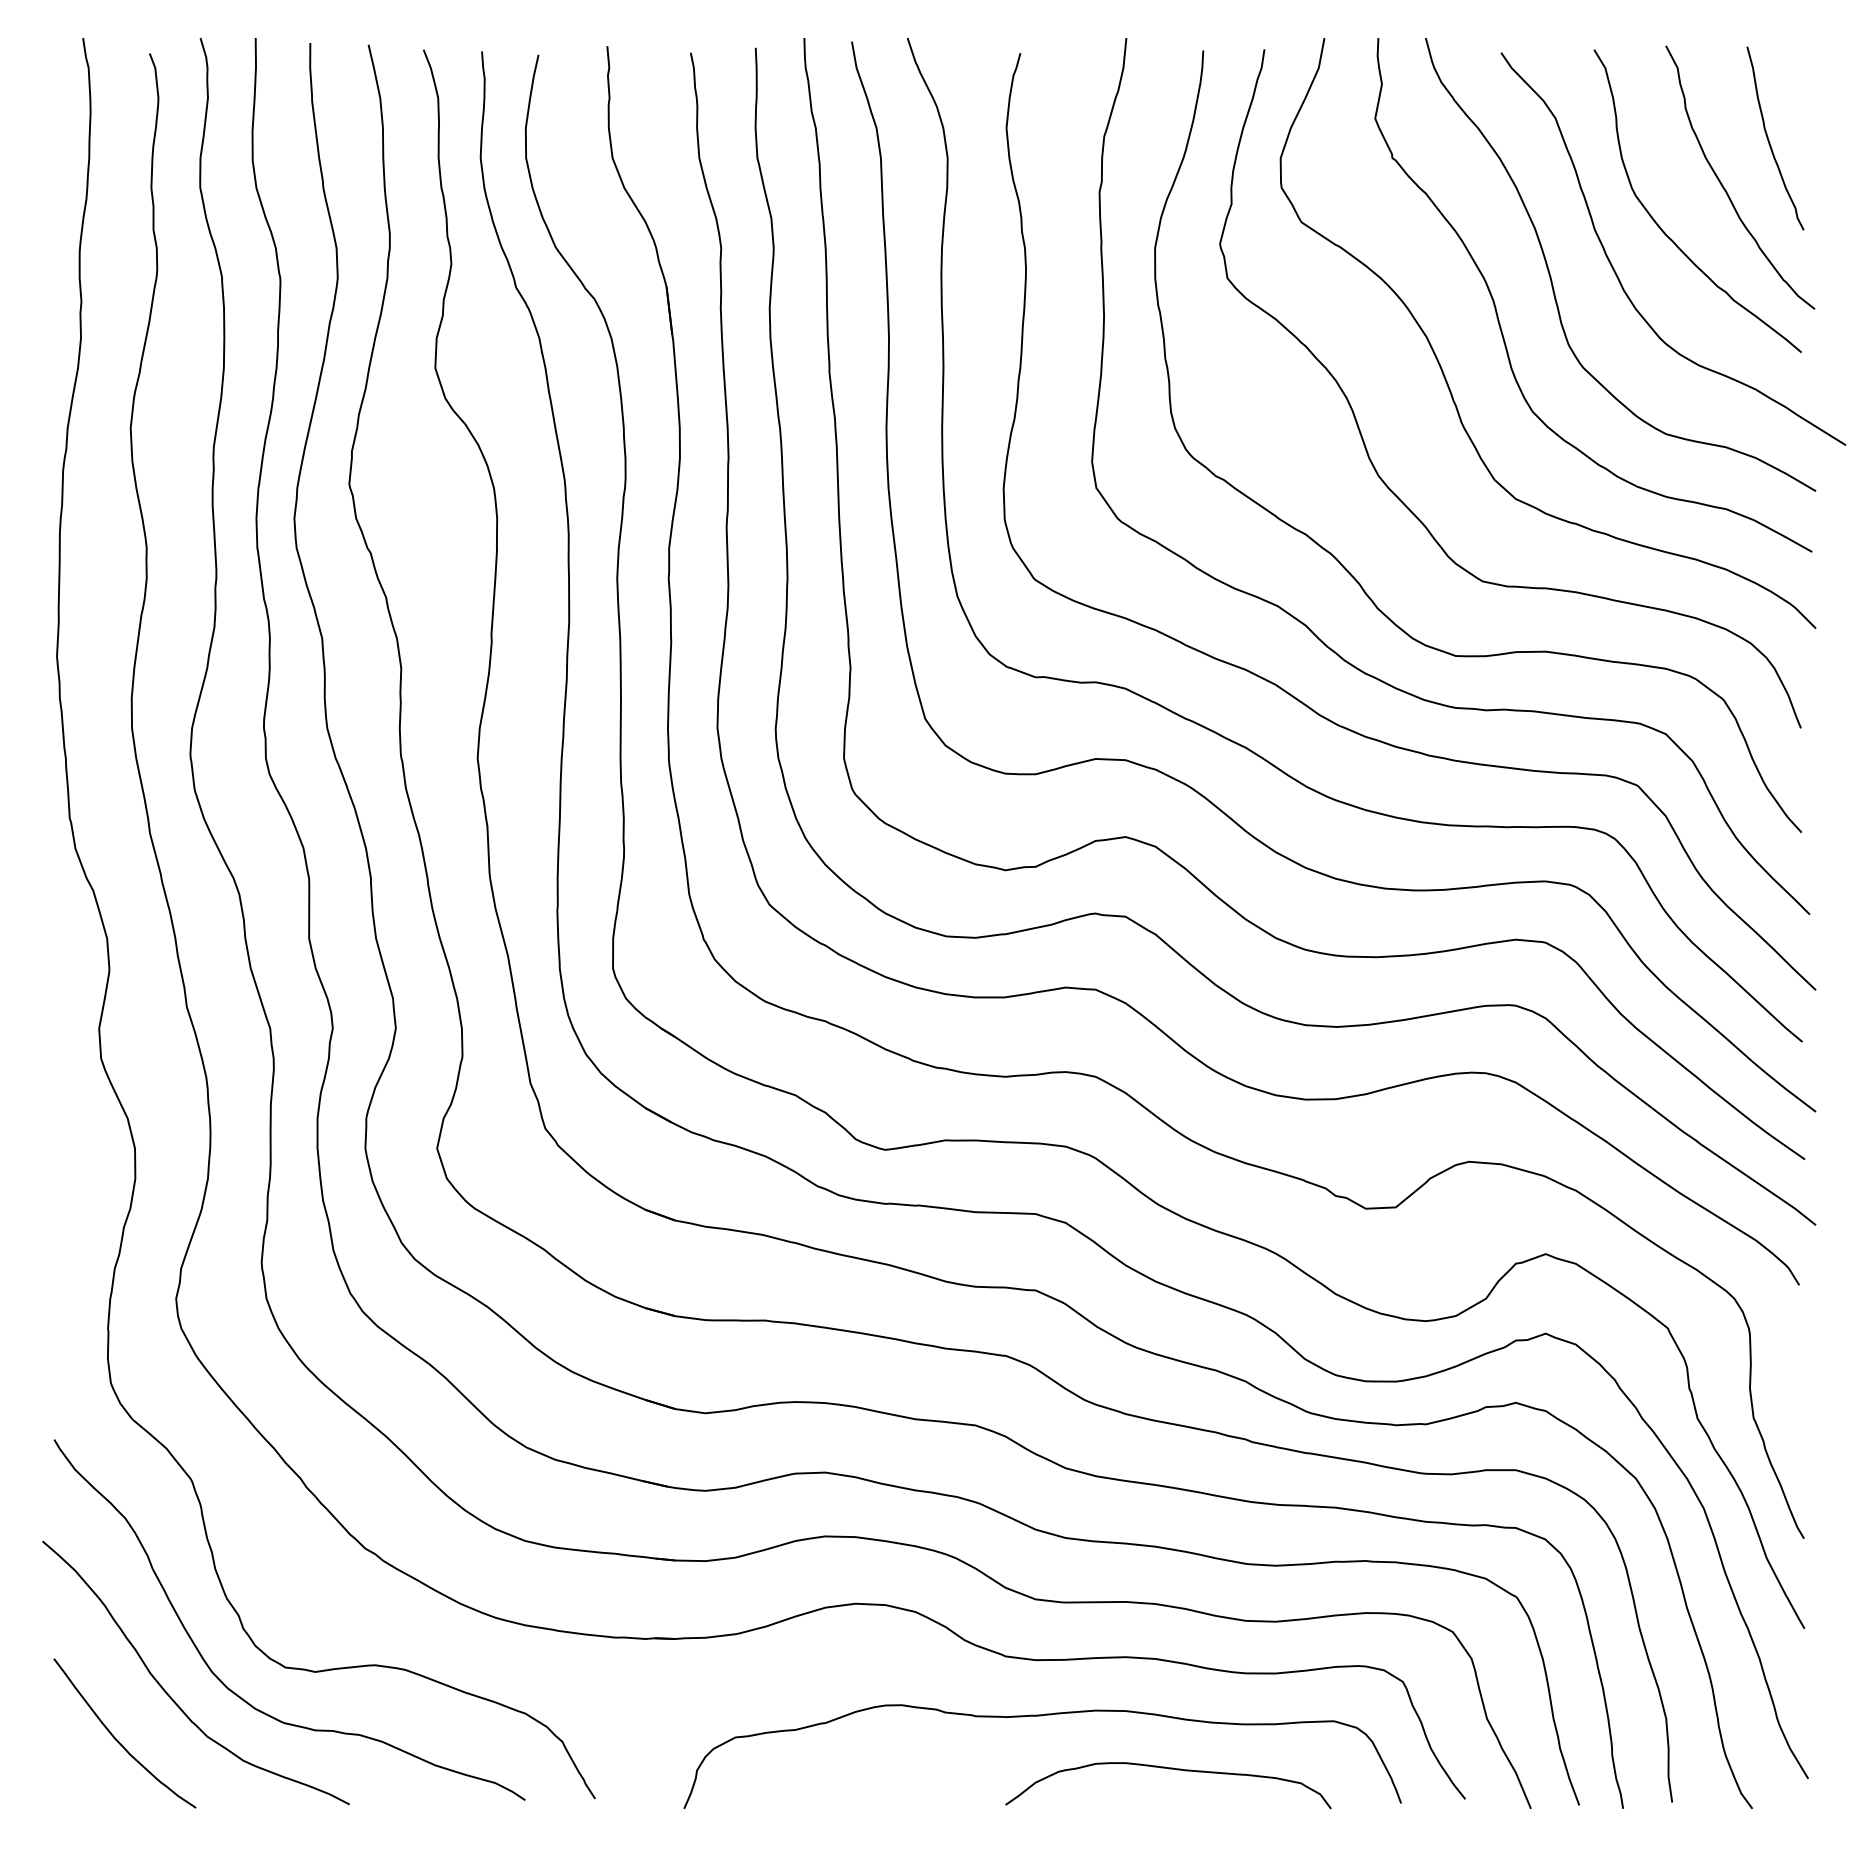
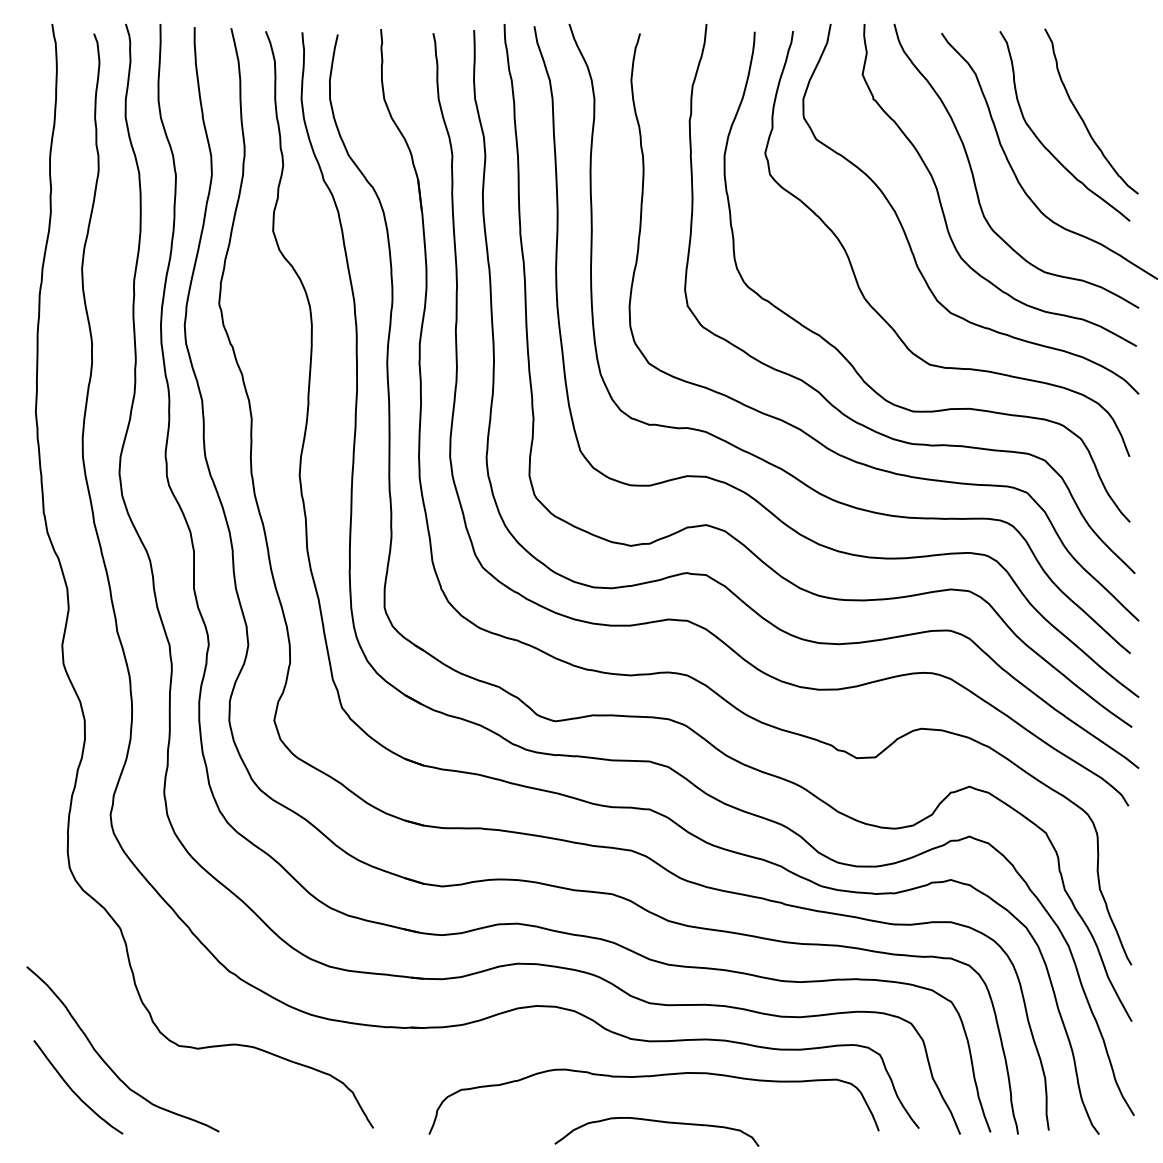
curve: (1770, 140) -> (1110, 88), removed
curve: (219, 1676) -> (137, 1051), removed
curve: (1170, 1770) -> (658, 1122), moved

